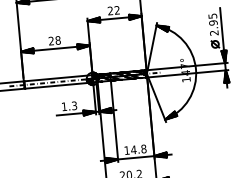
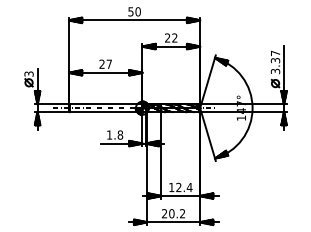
text: (213, 24) -> (275, 62), 2.95 -> 3.37
text: (58, 39) -> (109, 63), 28 -> 27
text: (74, 105) -> (120, 134), 1.3 -> 1.8
text: (139, 149) -> (184, 187), 14.8 -> 12.4

